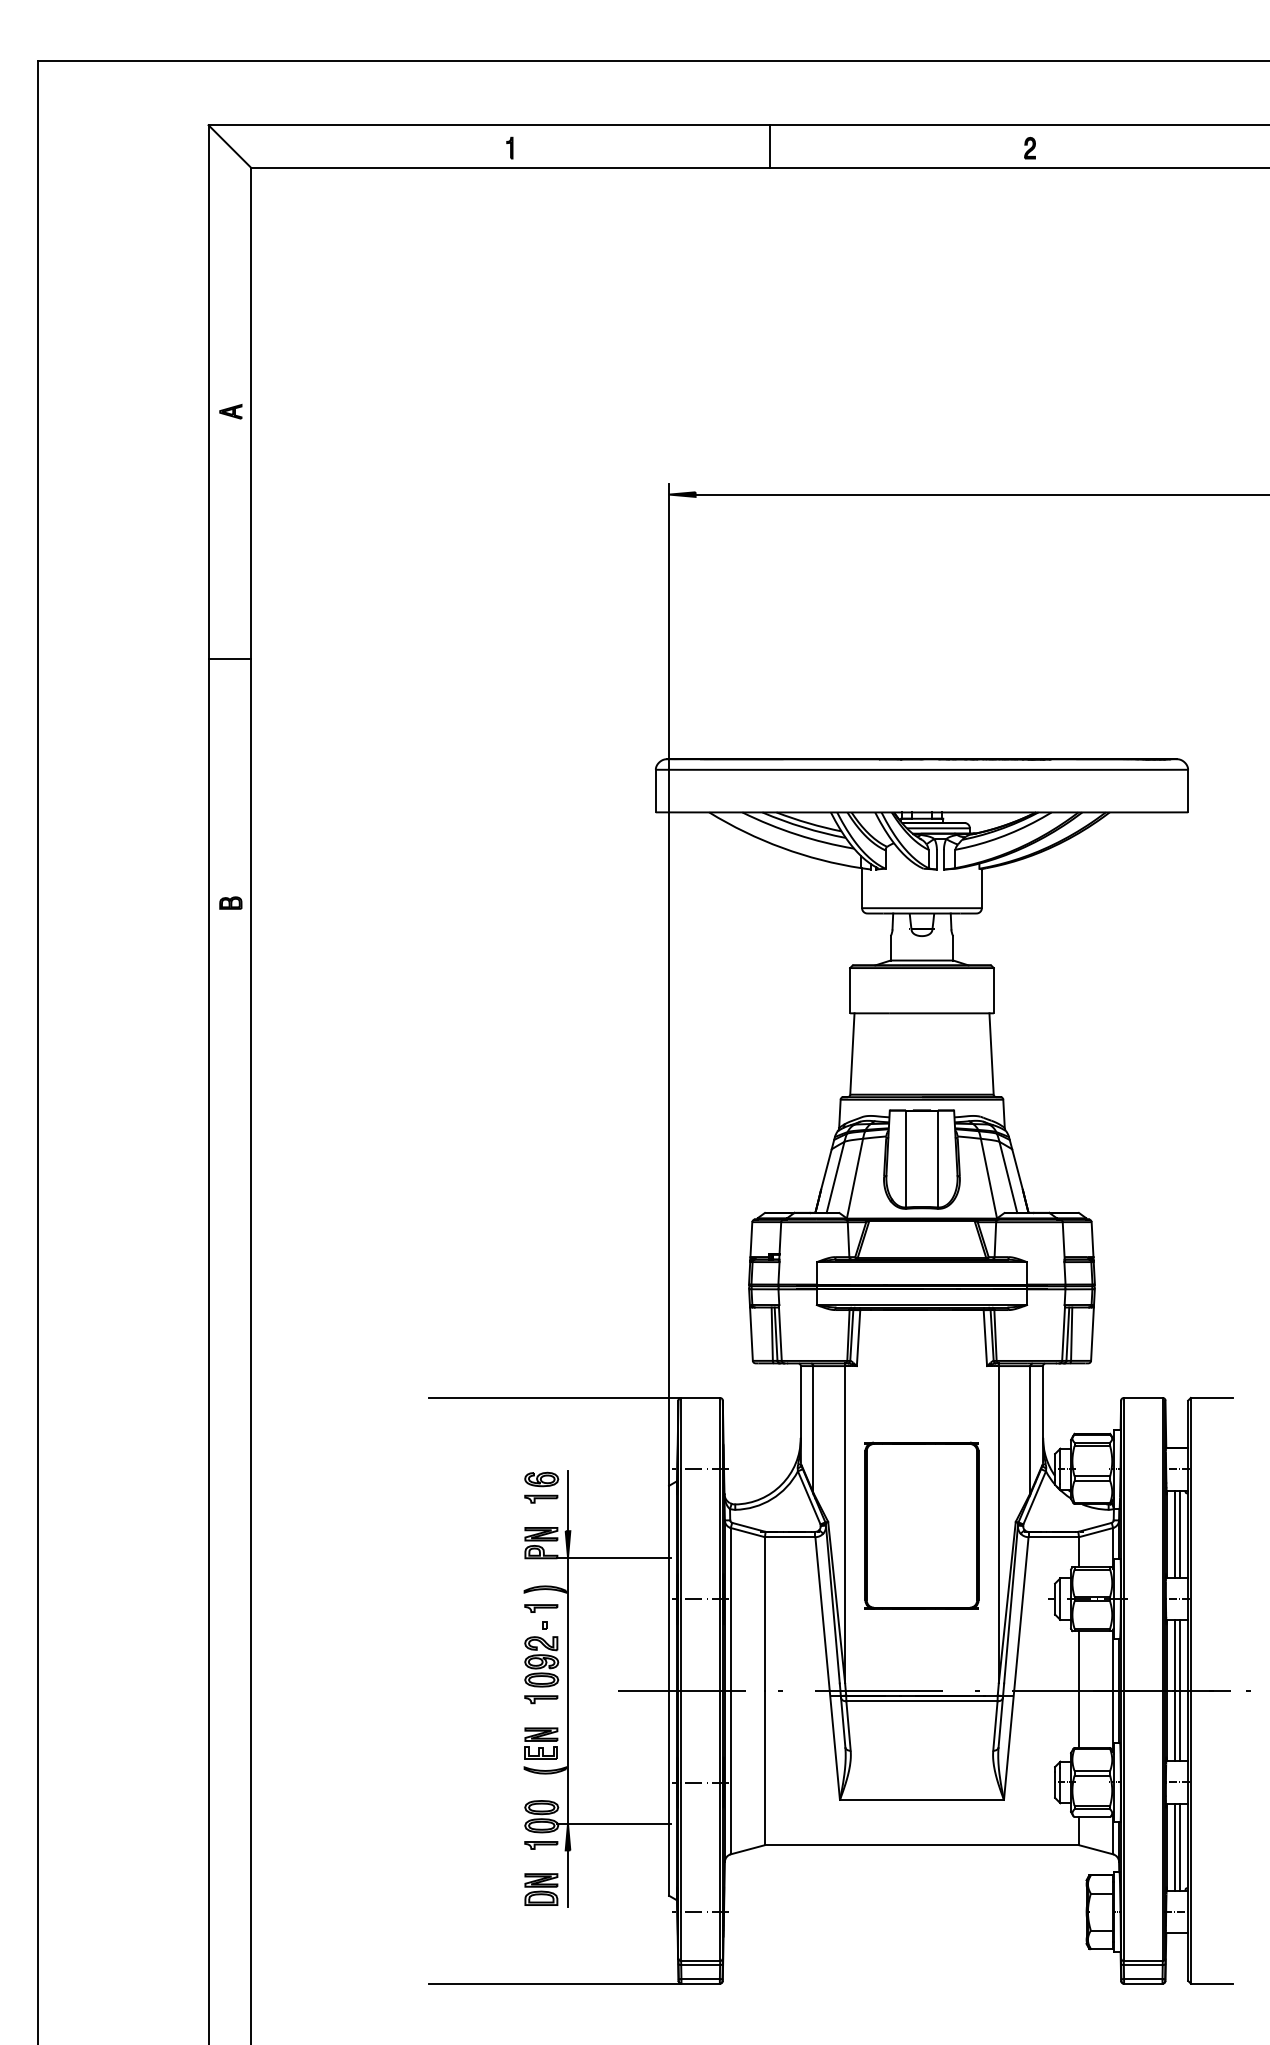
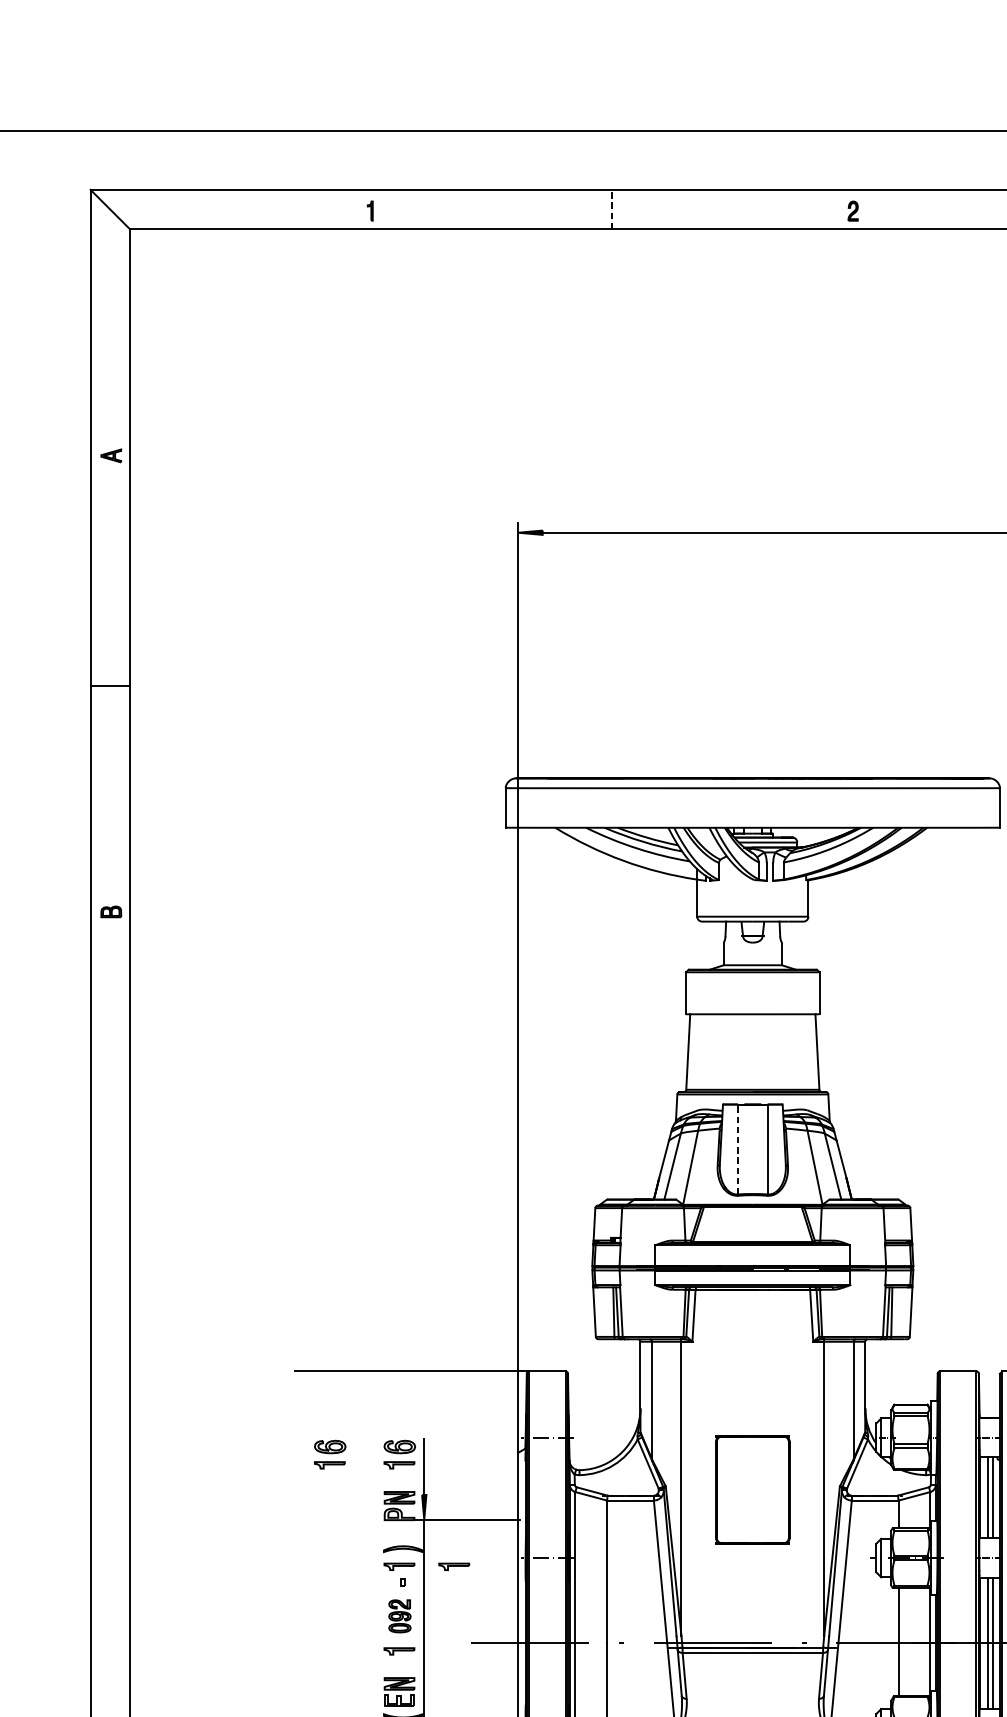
line: (770, 146) -> (612, 209), solid -> dashed
line: (906, 1158) -> (738, 1149), solid -> dashed
part: (466, 1487) -> (330, 1454), added
part: (921, 1525) -> (752, 1489), size x0.7
part: (600, 1608) -> (454, 1566), added
part: (541, 1661) -> (399, 1615), size x0.7

